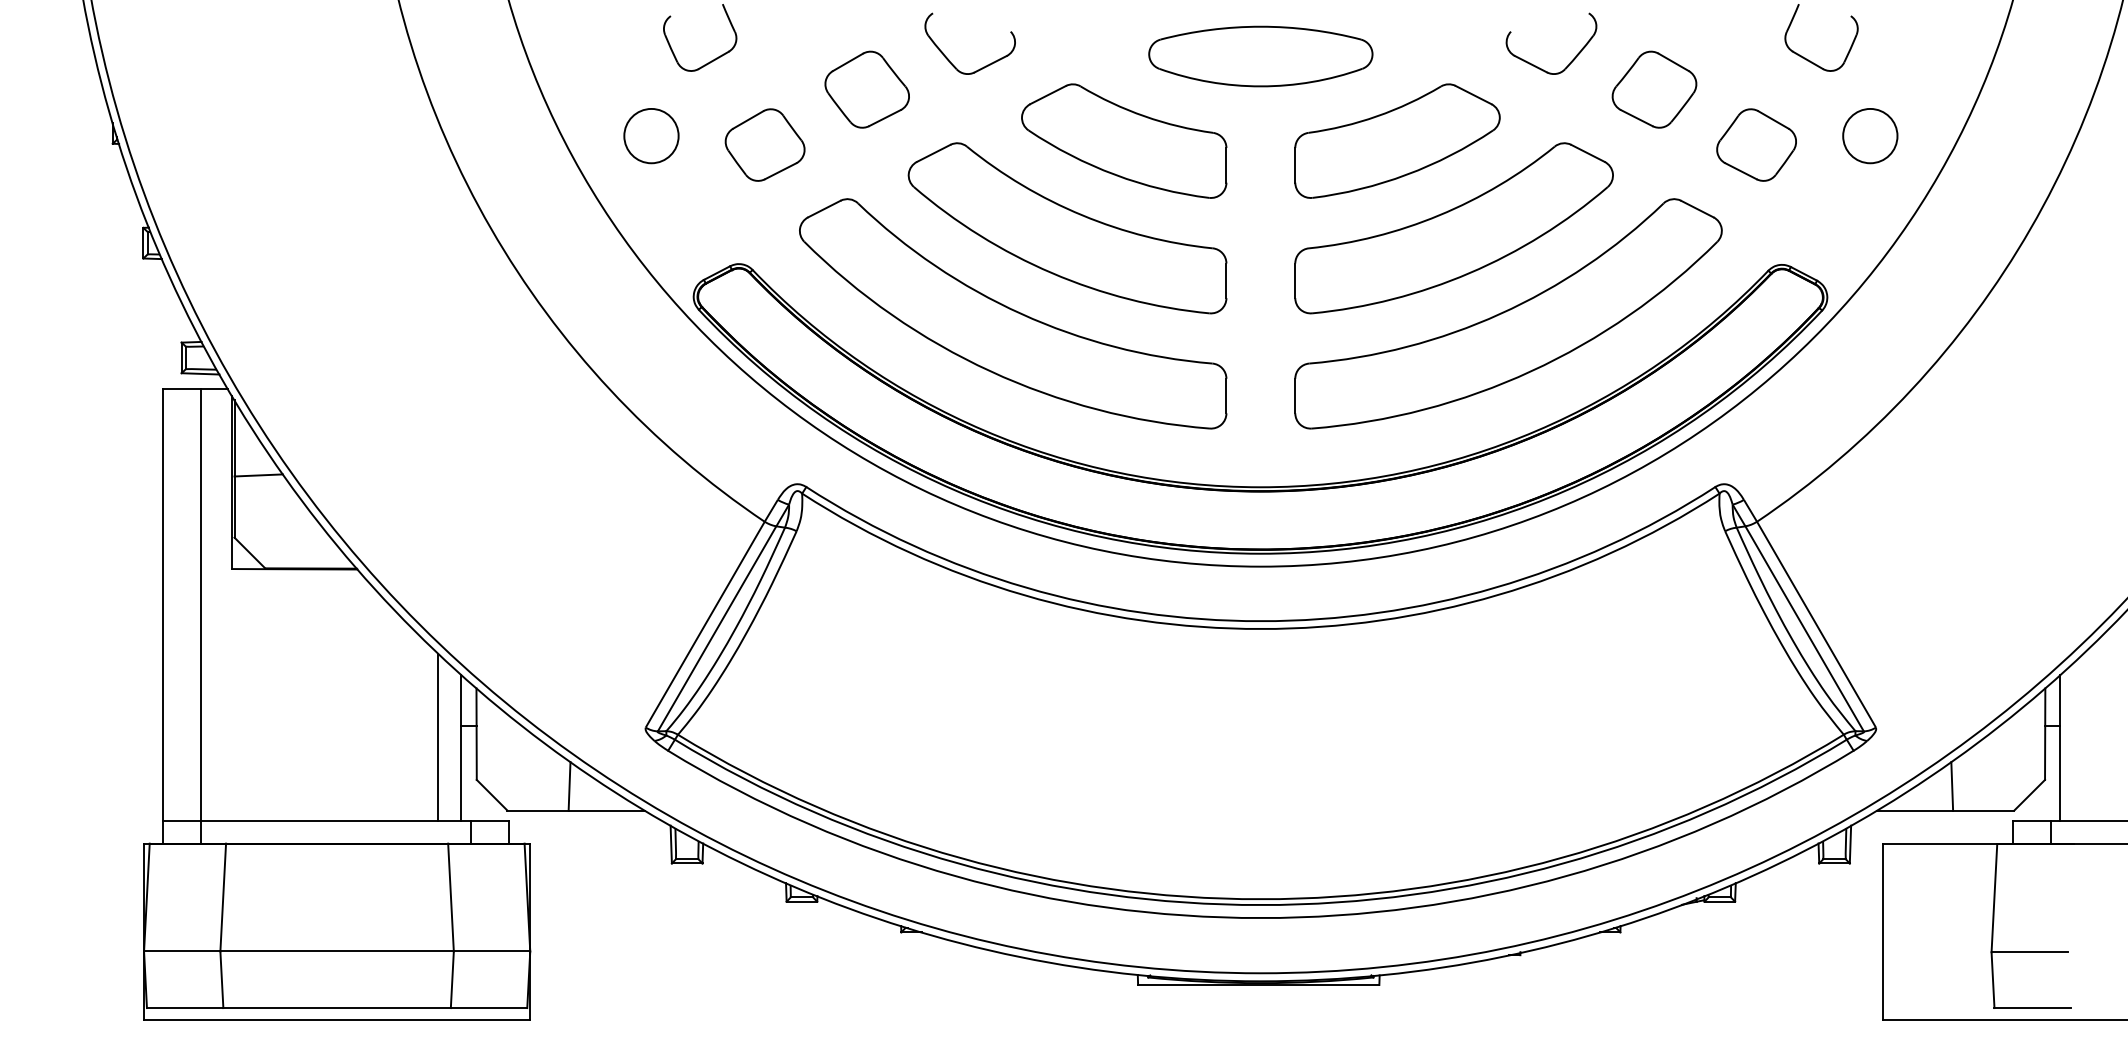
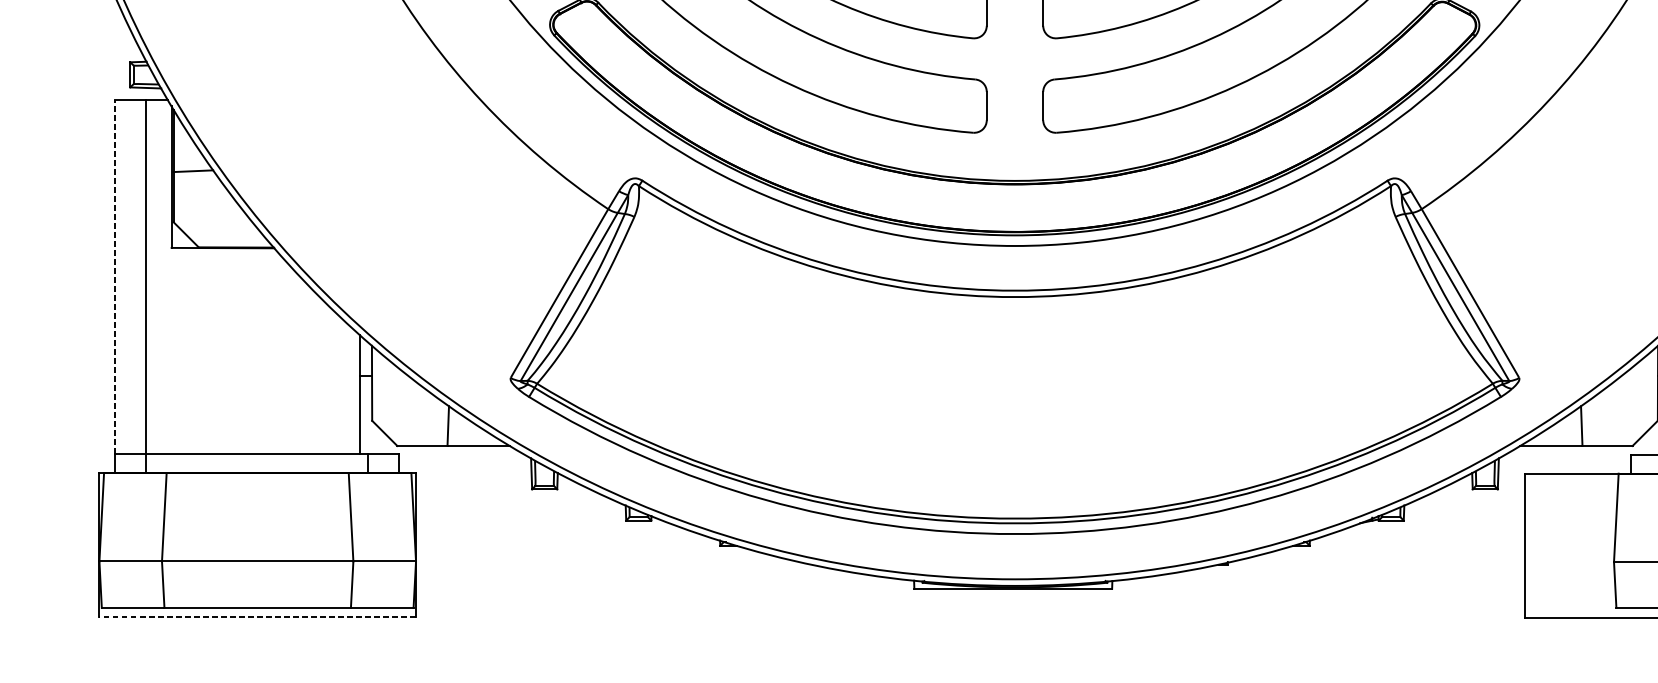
line: (163, 604) -> (115, 277), solid -> dashed
line: (438, 737) -> (340, 386), removed
line: (336, 1019) -> (257, 617), solid -> dashed

